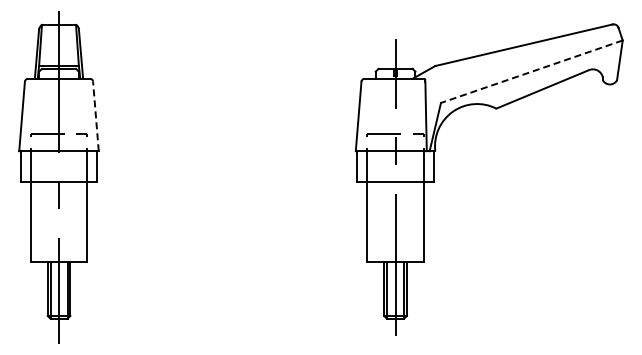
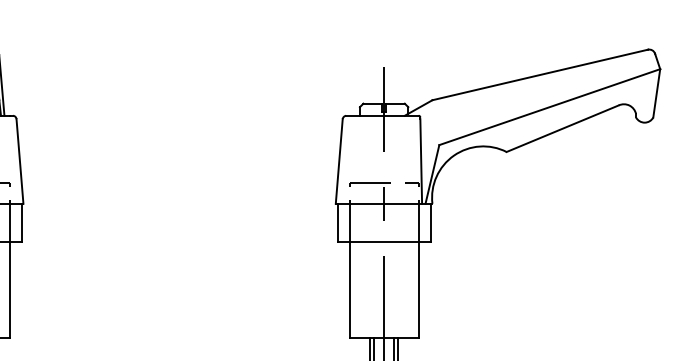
line: (531, 71) -> (549, 106), dashed -> solid
line: (95, 116) -> (19, 161), dashed -> solid

